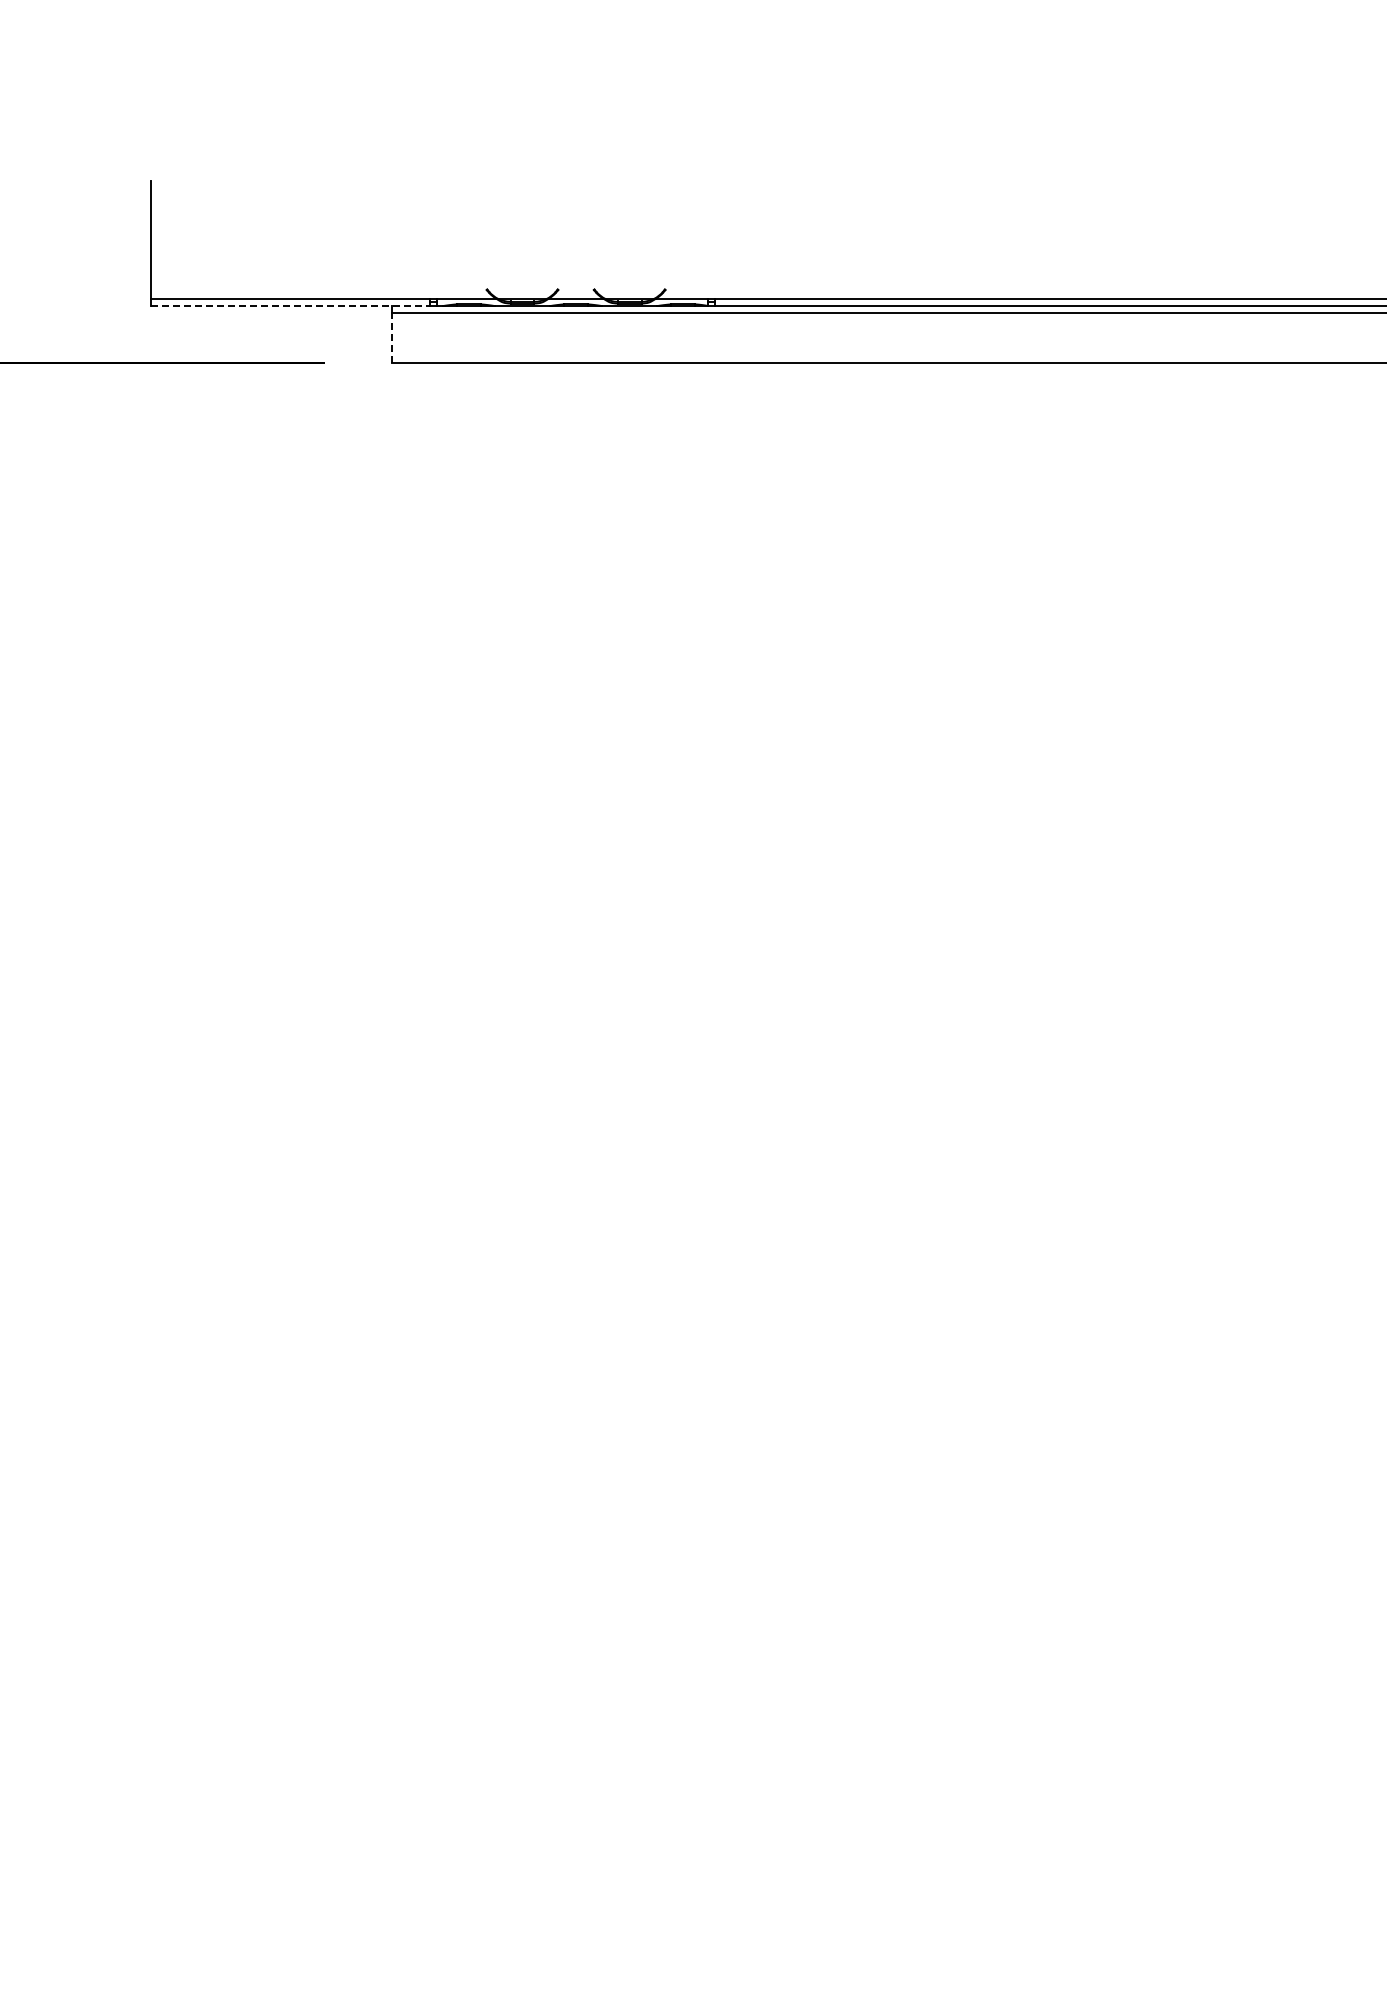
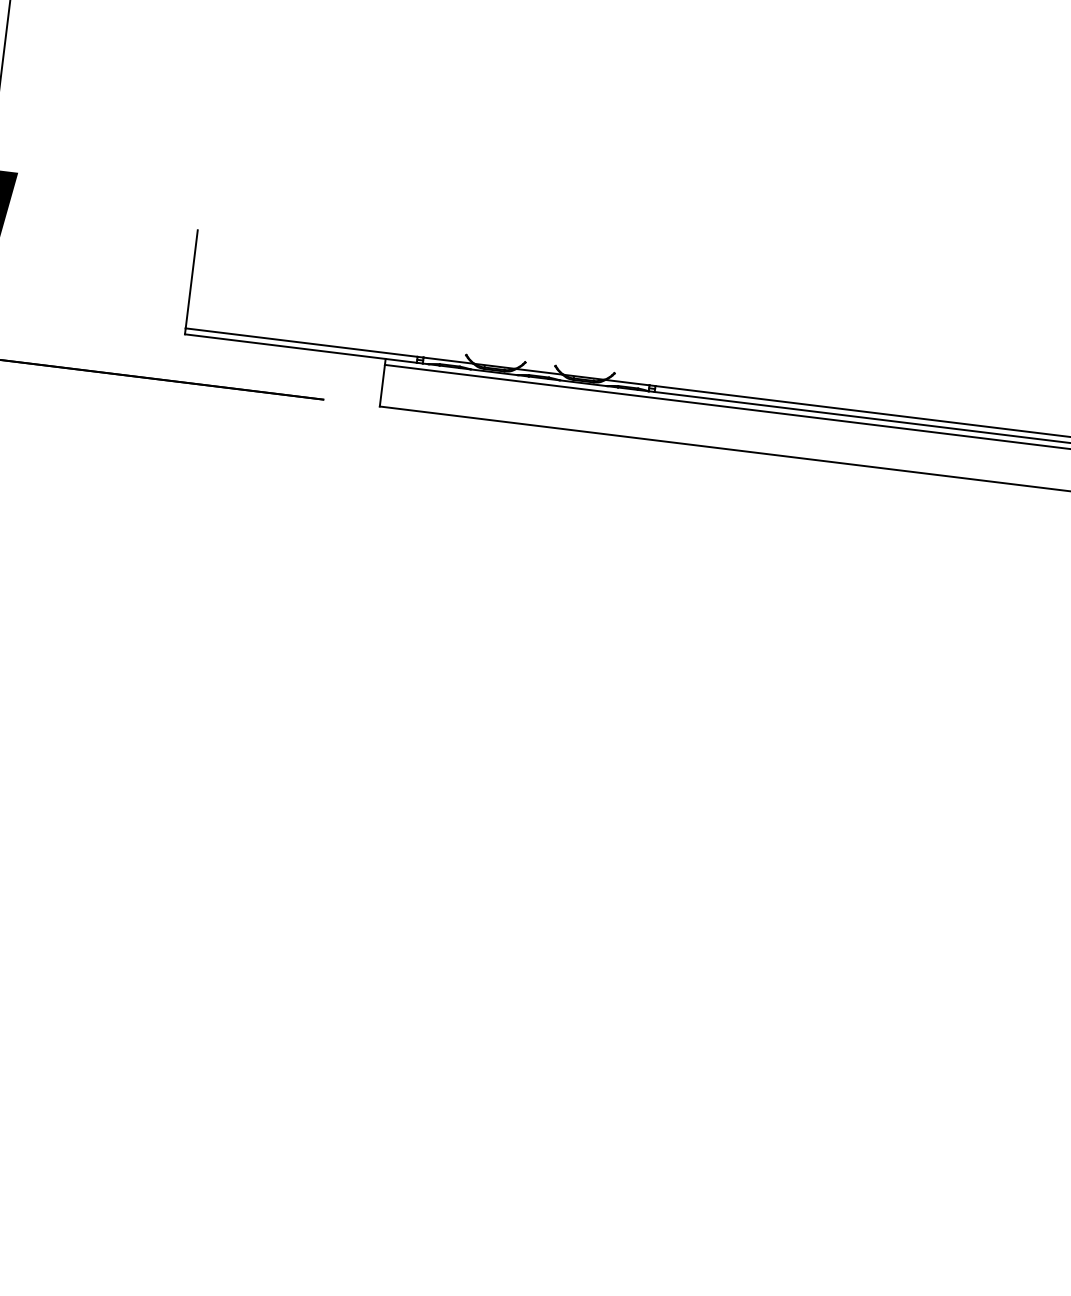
line: (290, 306) -> (301, 348), dashed -> solid
line: (392, 337) -> (382, 385), dashed -> solid

